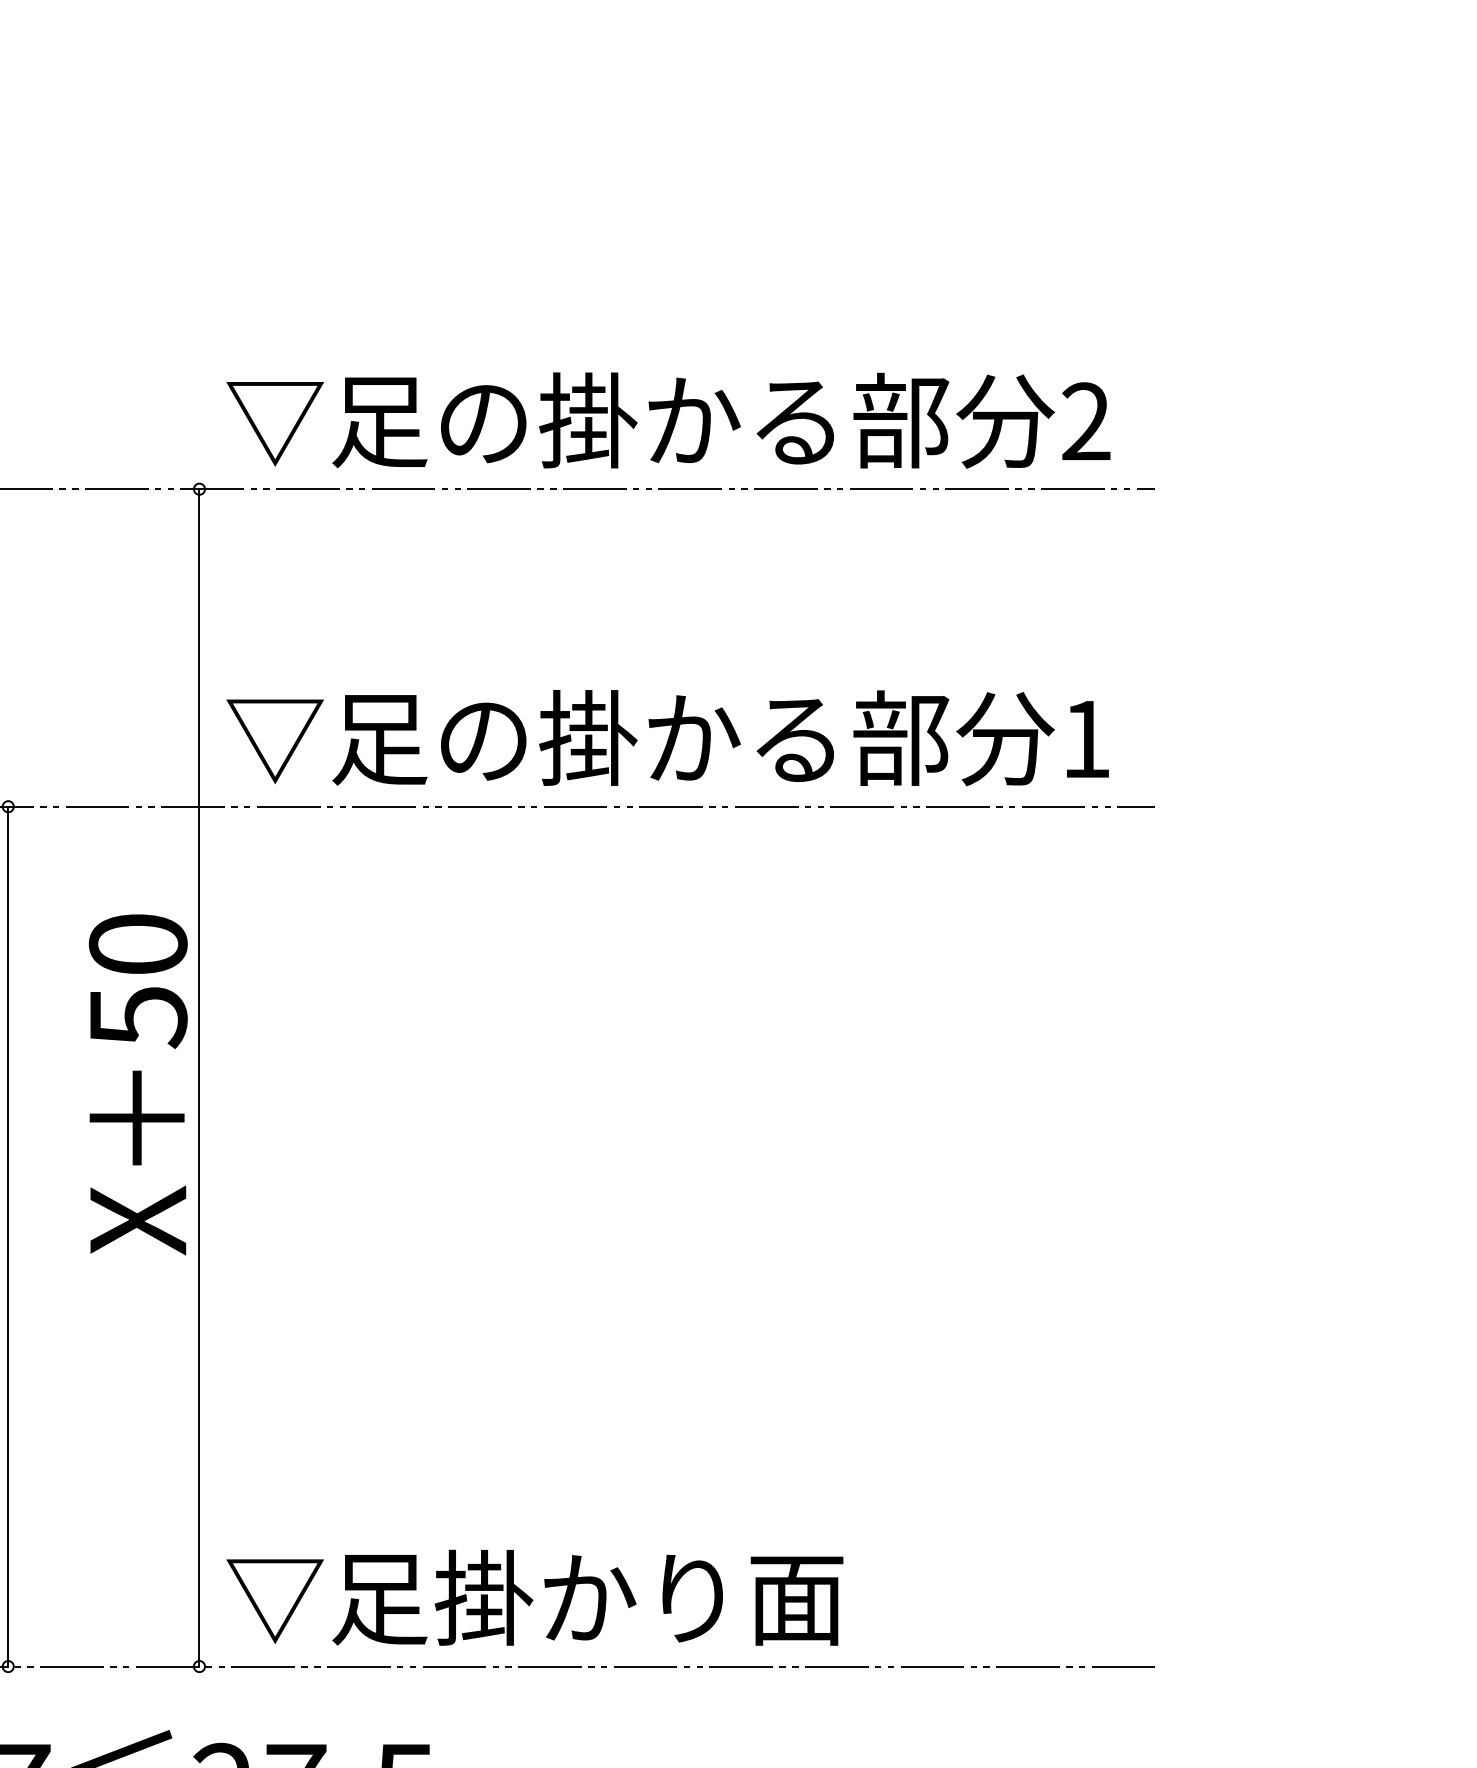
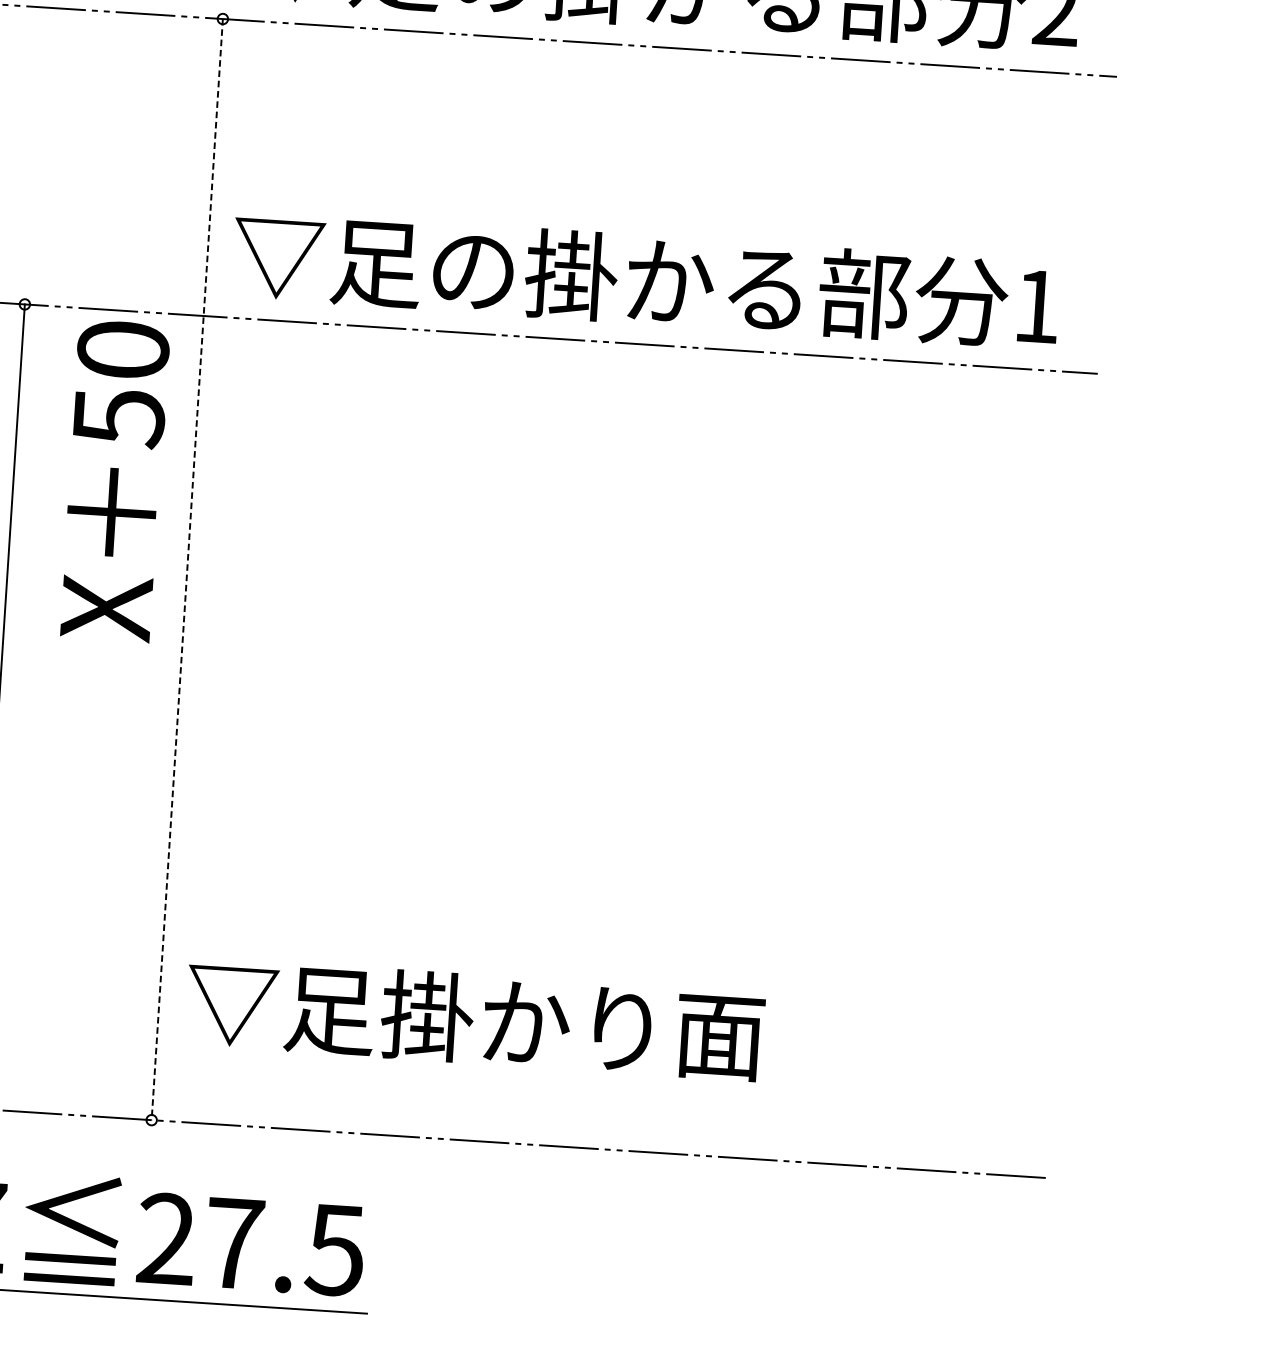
line: (199, 1077) -> (187, 569), solid -> dashed
text: (137, 1084) -> (114, 480), moved
text: (534, 1597) -> (474, 1018), moved

